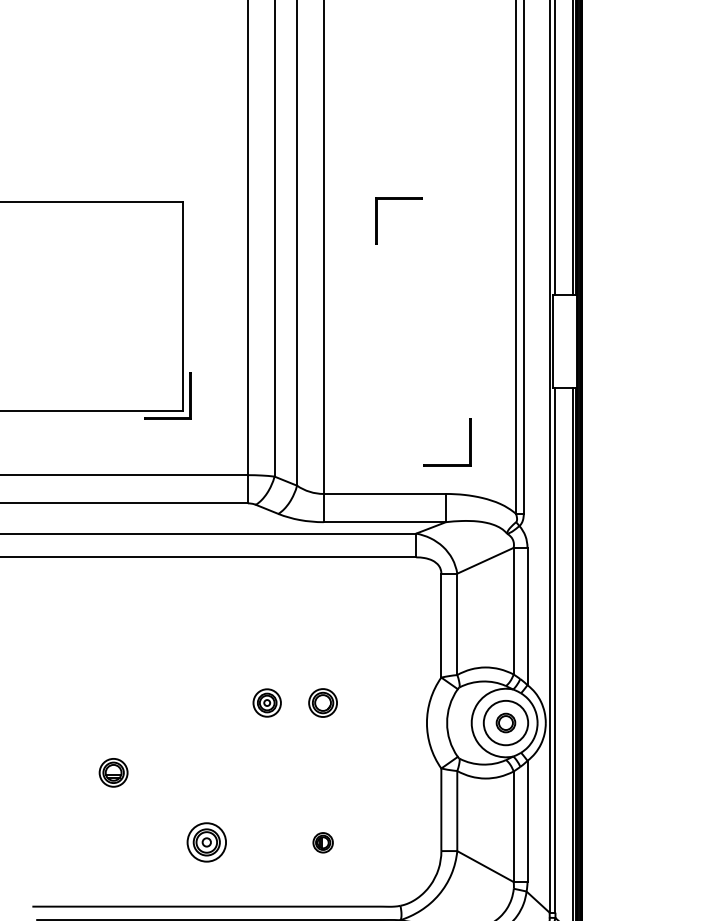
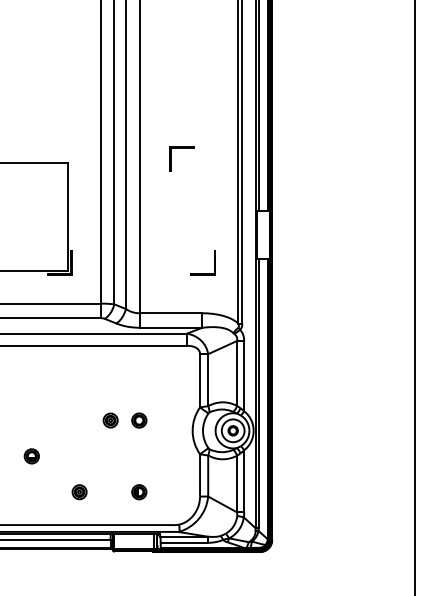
part: (397, 200) -> (181, 148), moved
part: (446, 463) -> (202, 273), moved
part: (206, 843) -> (79, 492), size x0.71
part: (323, 843) -> (139, 492), size x1.43

